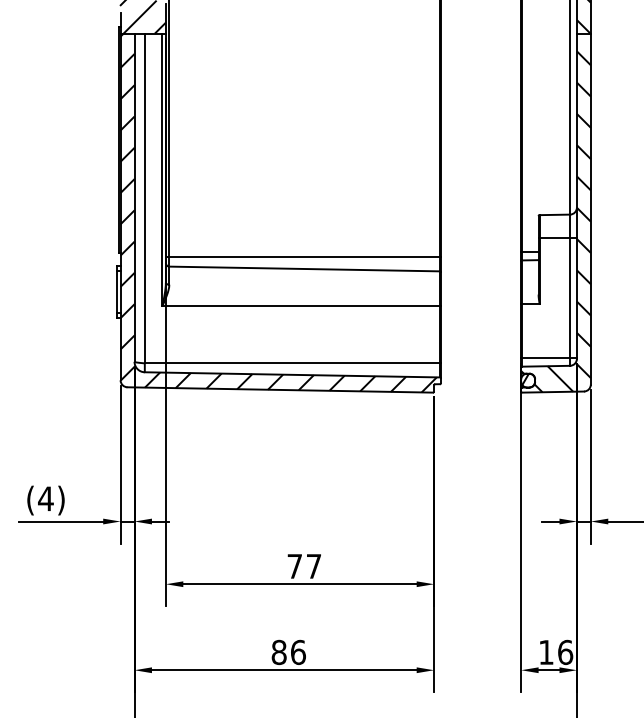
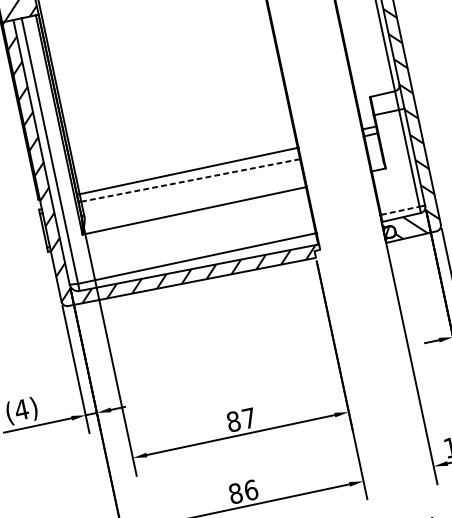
line: (304, 268) -> (190, 180), solid -> dashed
line: (546, 357) -> (400, 210), solid -> dashed
text: (294, 566) -> (233, 421), 77 -> 87

